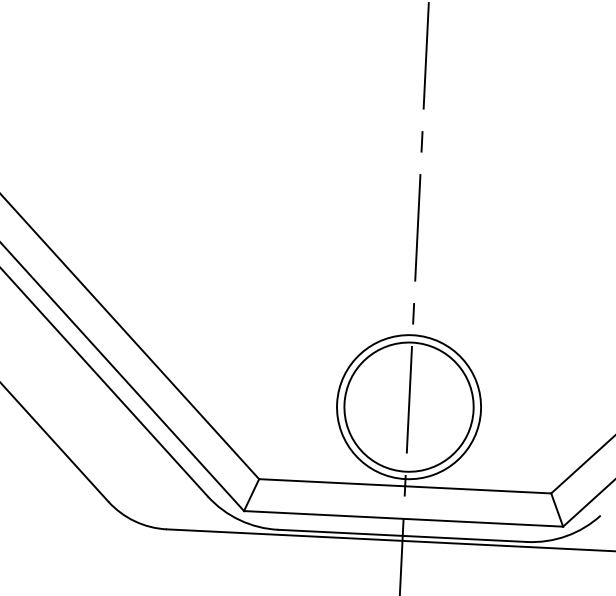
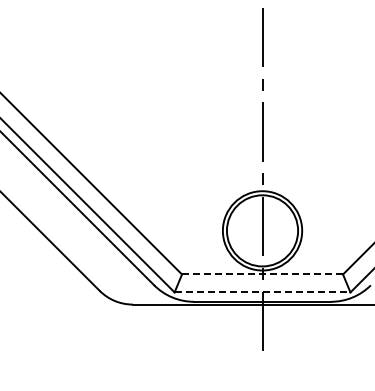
line: (405, 486) -> (262, 274), solid -> dashed
line: (403, 518) -> (262, 292), solid -> dashed

